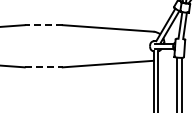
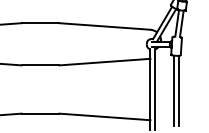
line: (43, 25) -> (40, 23), dashed -> solid
line: (43, 67) -> (40, 65), dashed -> solid

